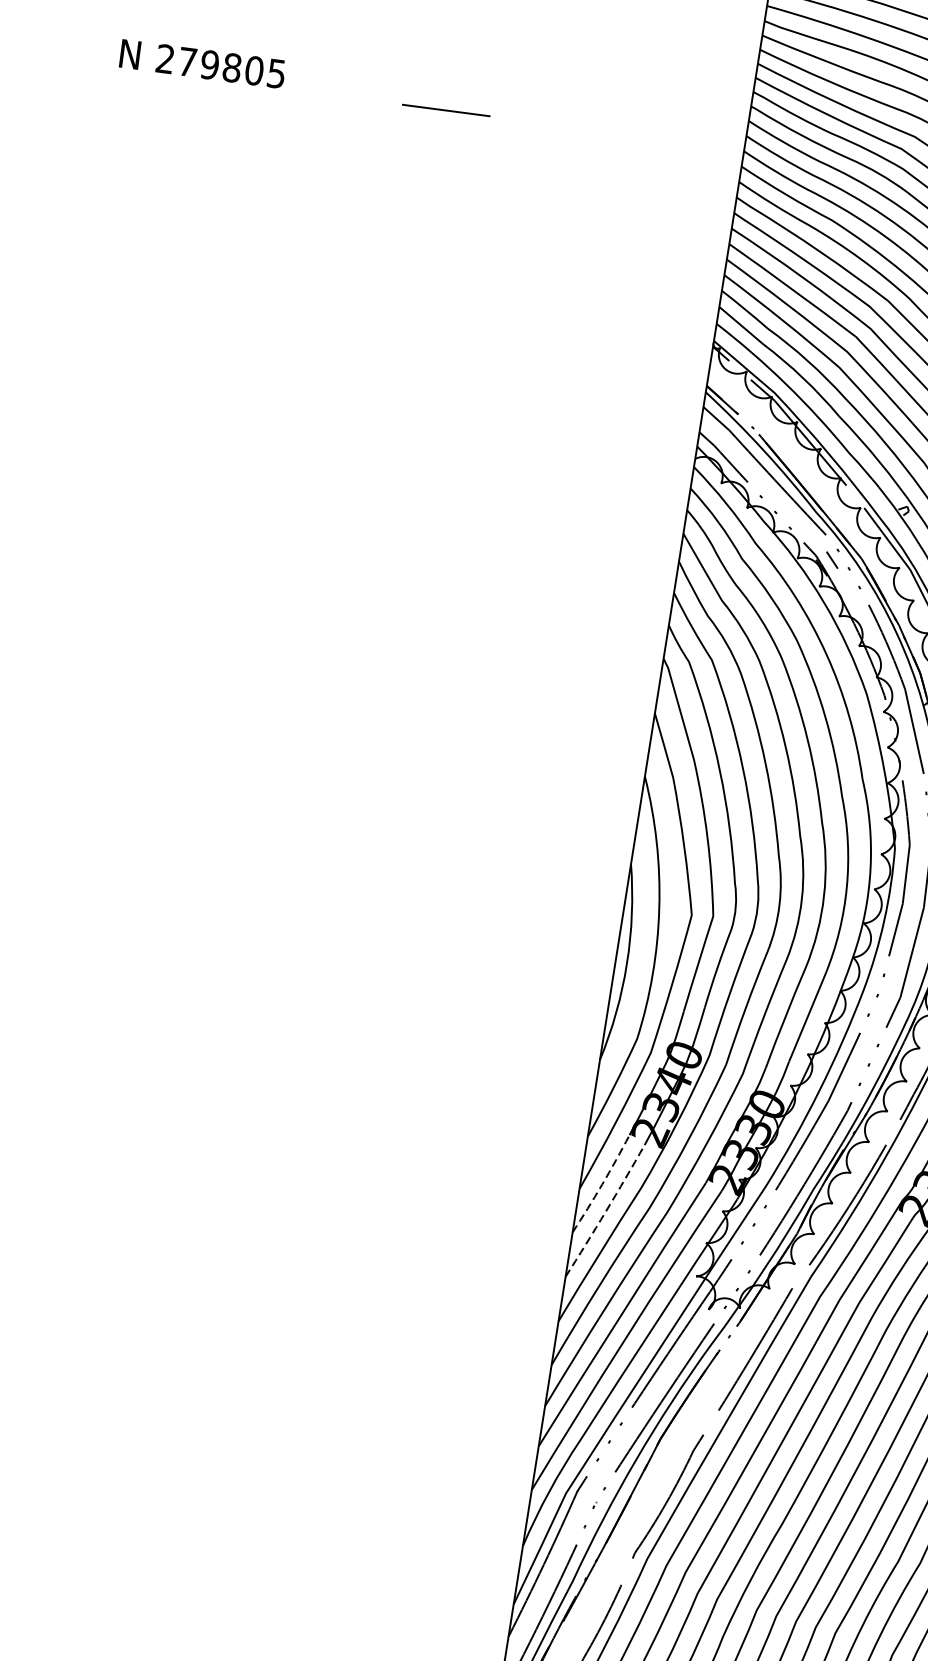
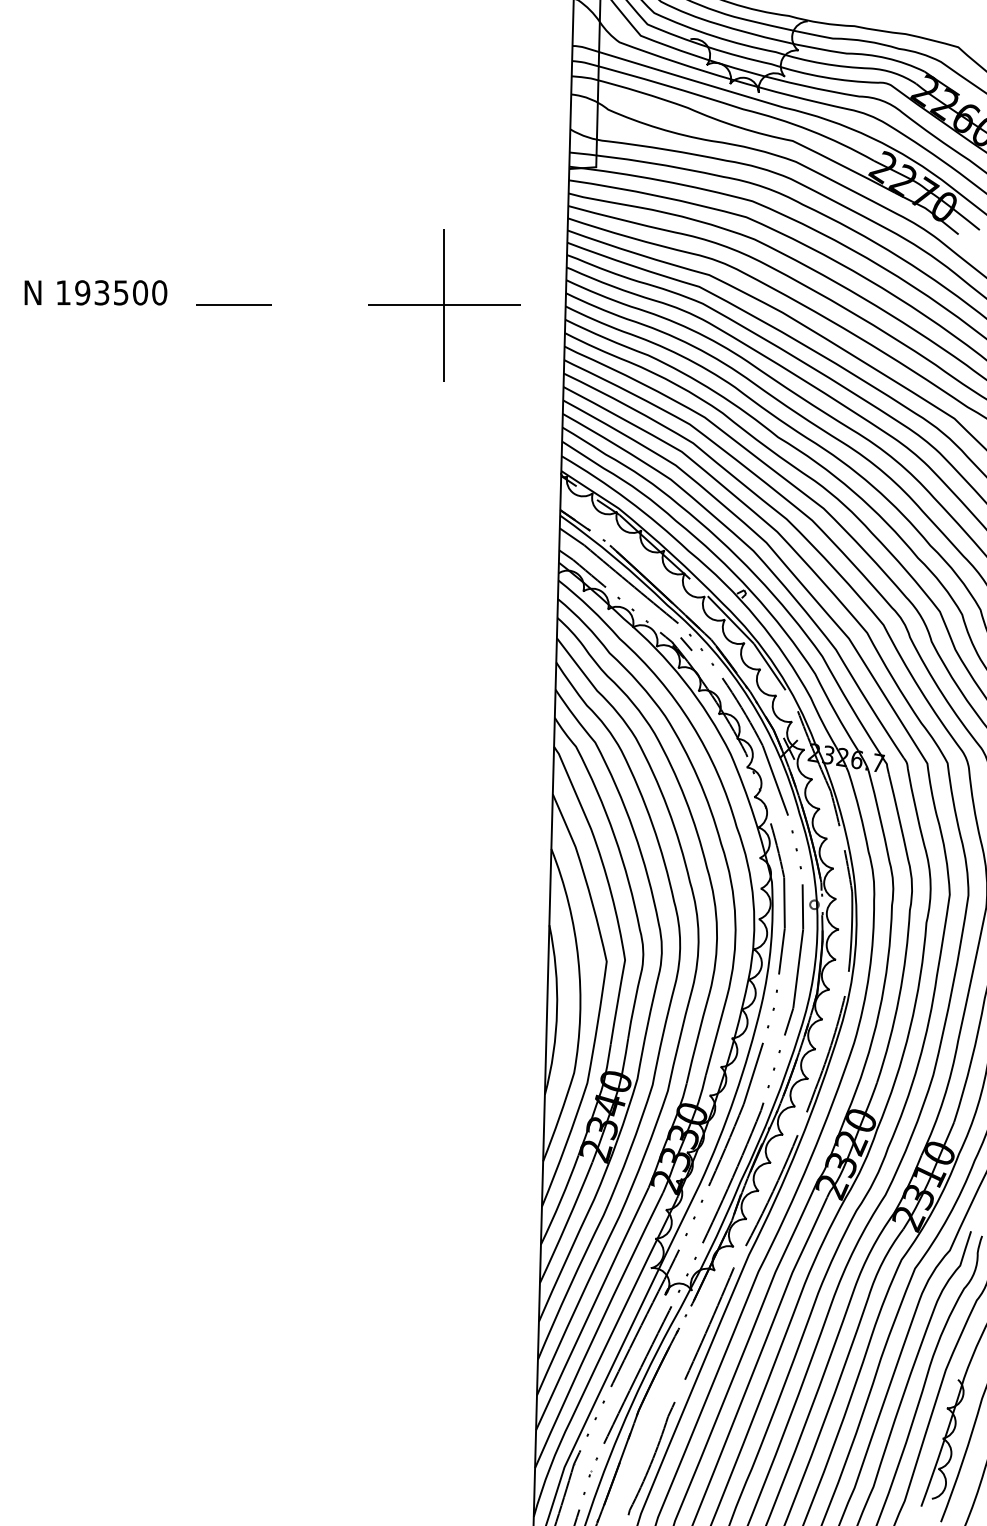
text: (221, 66) -> (111, 292), 279805 -> 193500
line: (445, 109) -> (233, 304), moved
part: (604, 131) -> (444, 305), added
line: (601, 1184) -> (560, 1200), dashed -> solid
line: (605, 1211) -> (566, 1223), dashed -> solid

